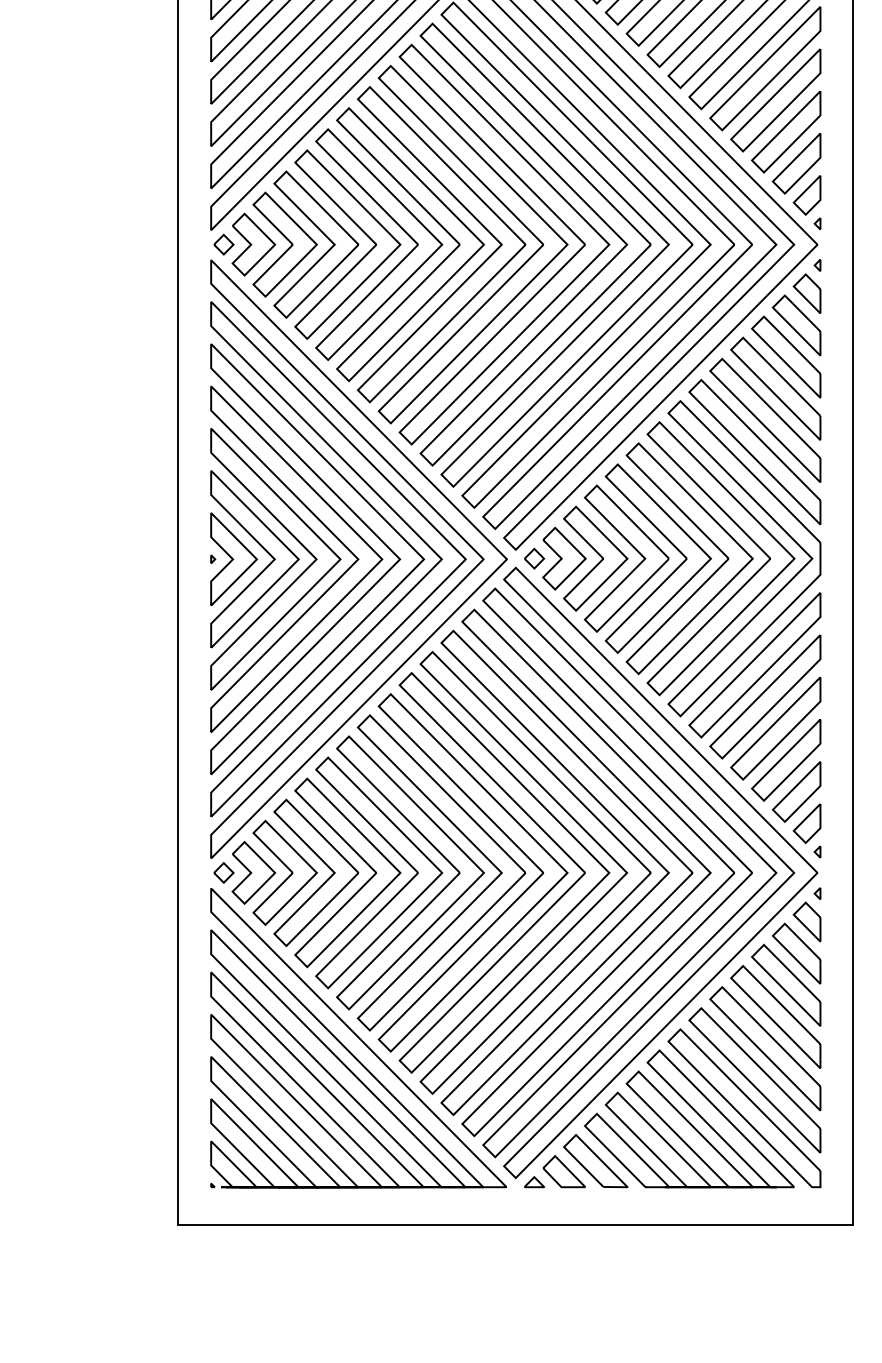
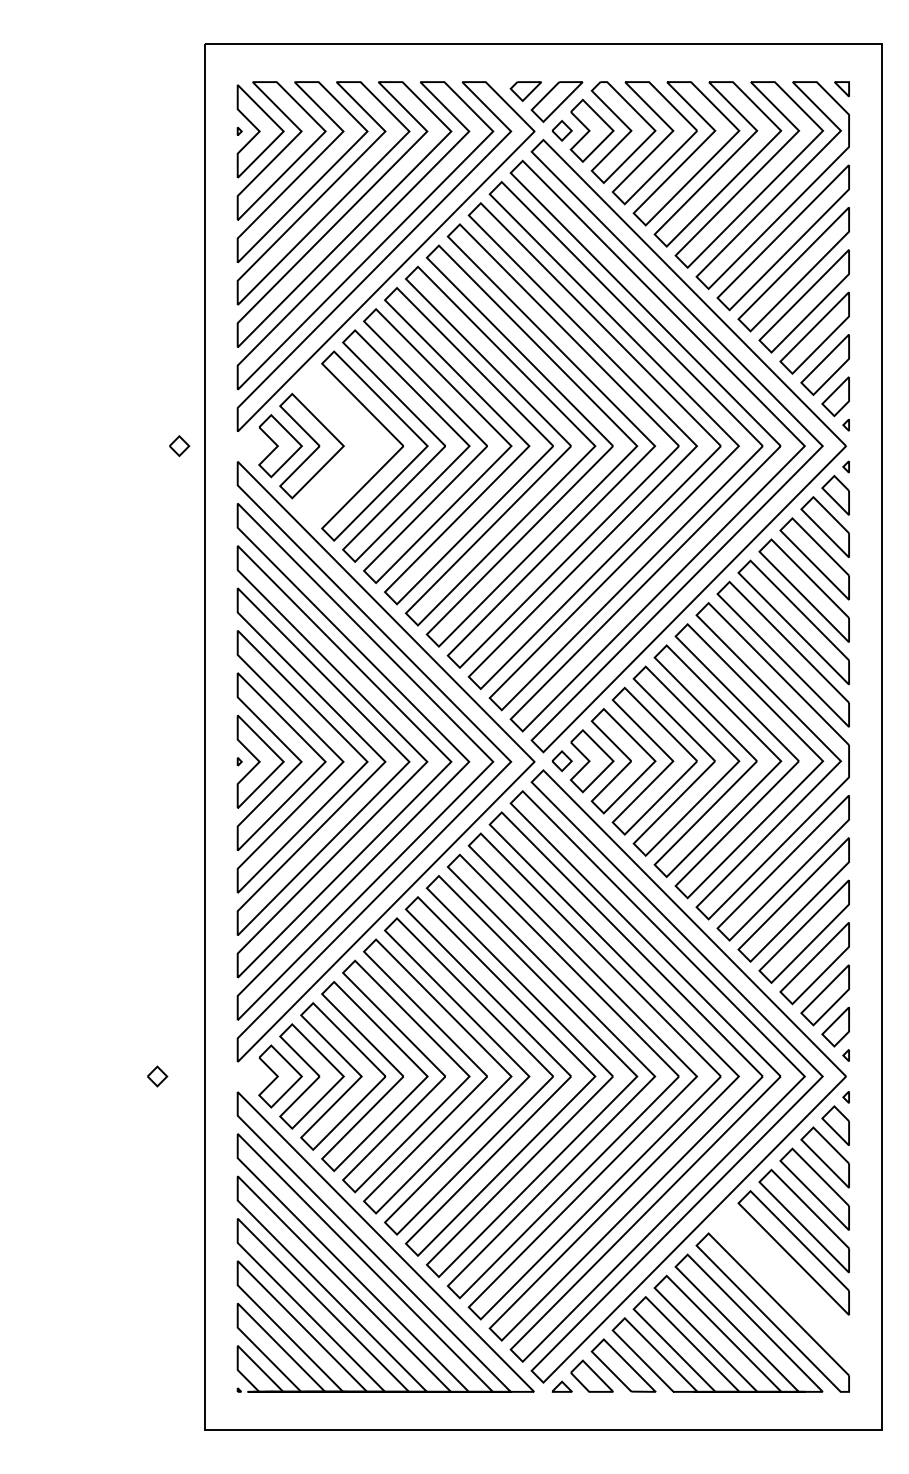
part: (323, 235) -> (350, 436), removed
part: (223, 245) -> (179, 446), moved
part: (223, 872) -> (157, 1076), moved
part: (754, 1080) -> (782, 1284), removed

